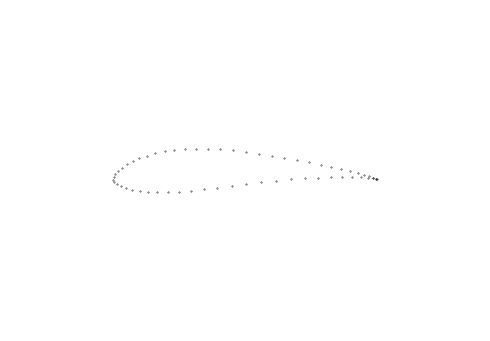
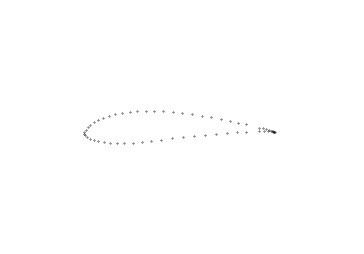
part: (359, 174) -> (267, 129), size x0.6

